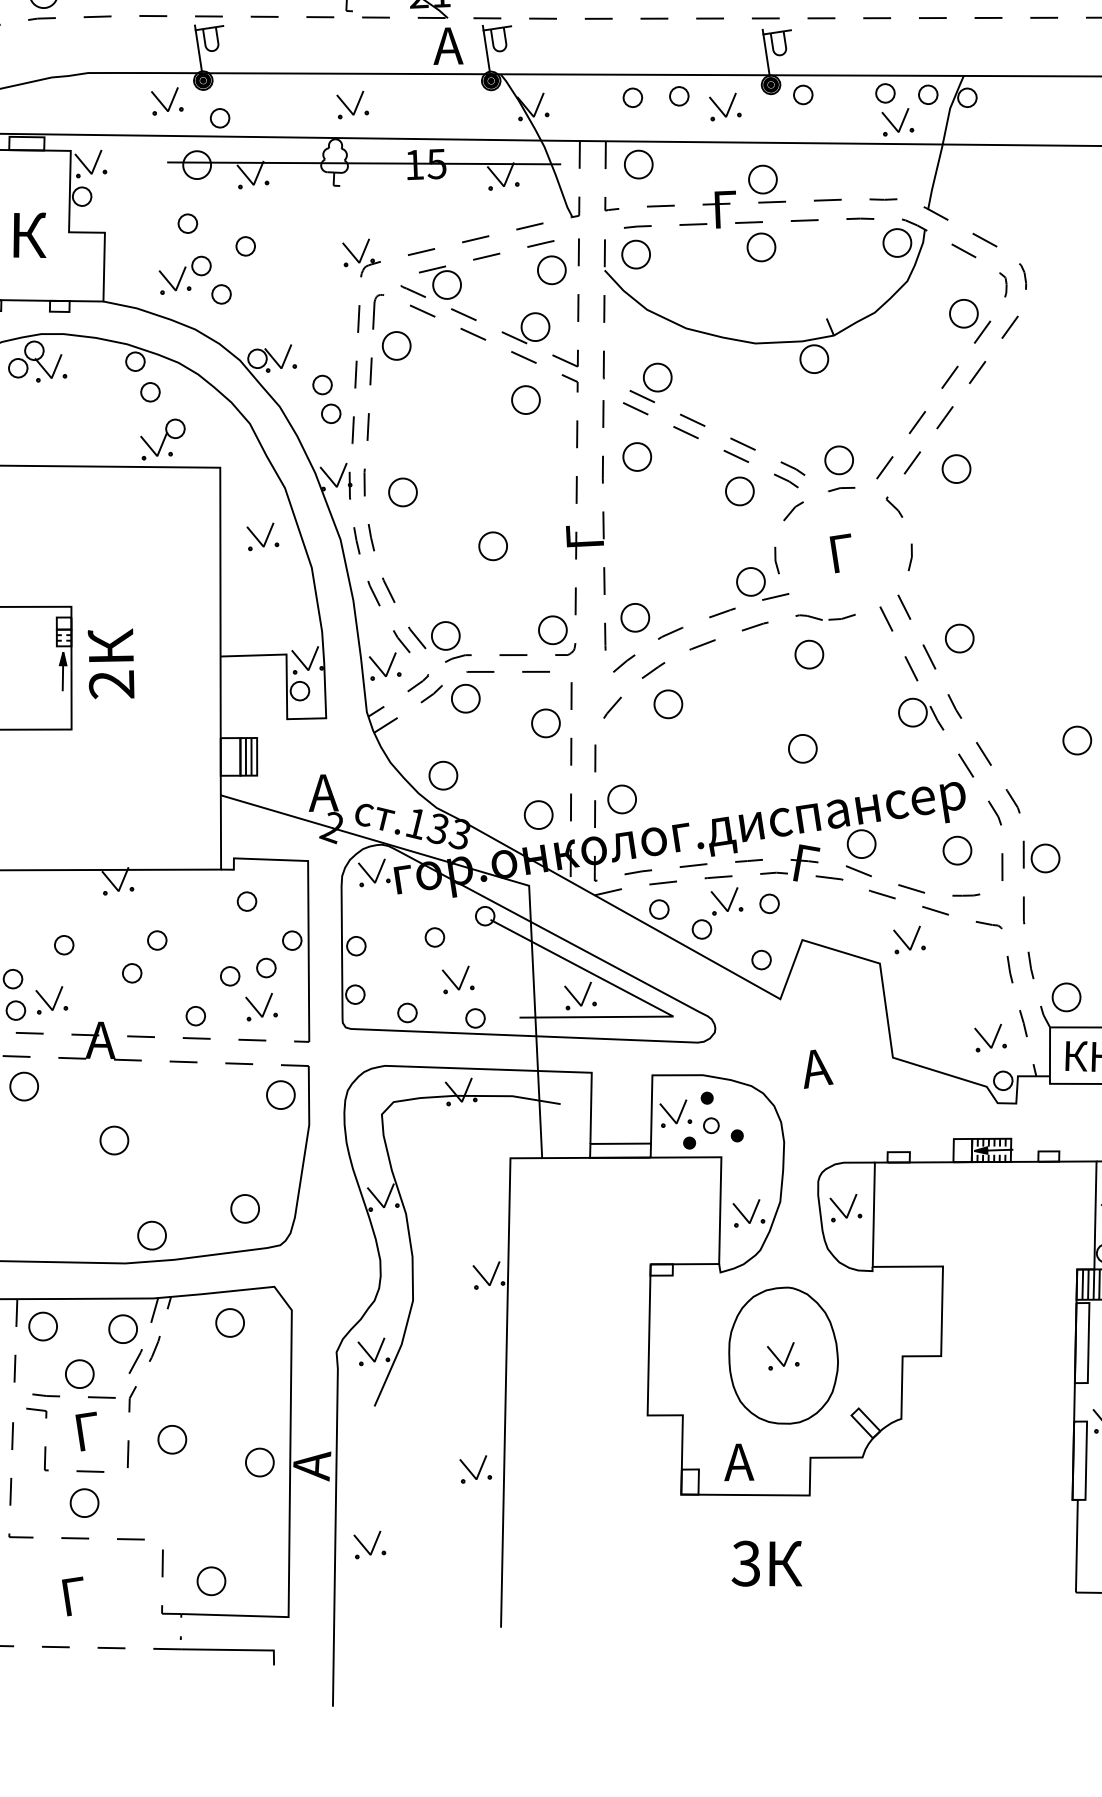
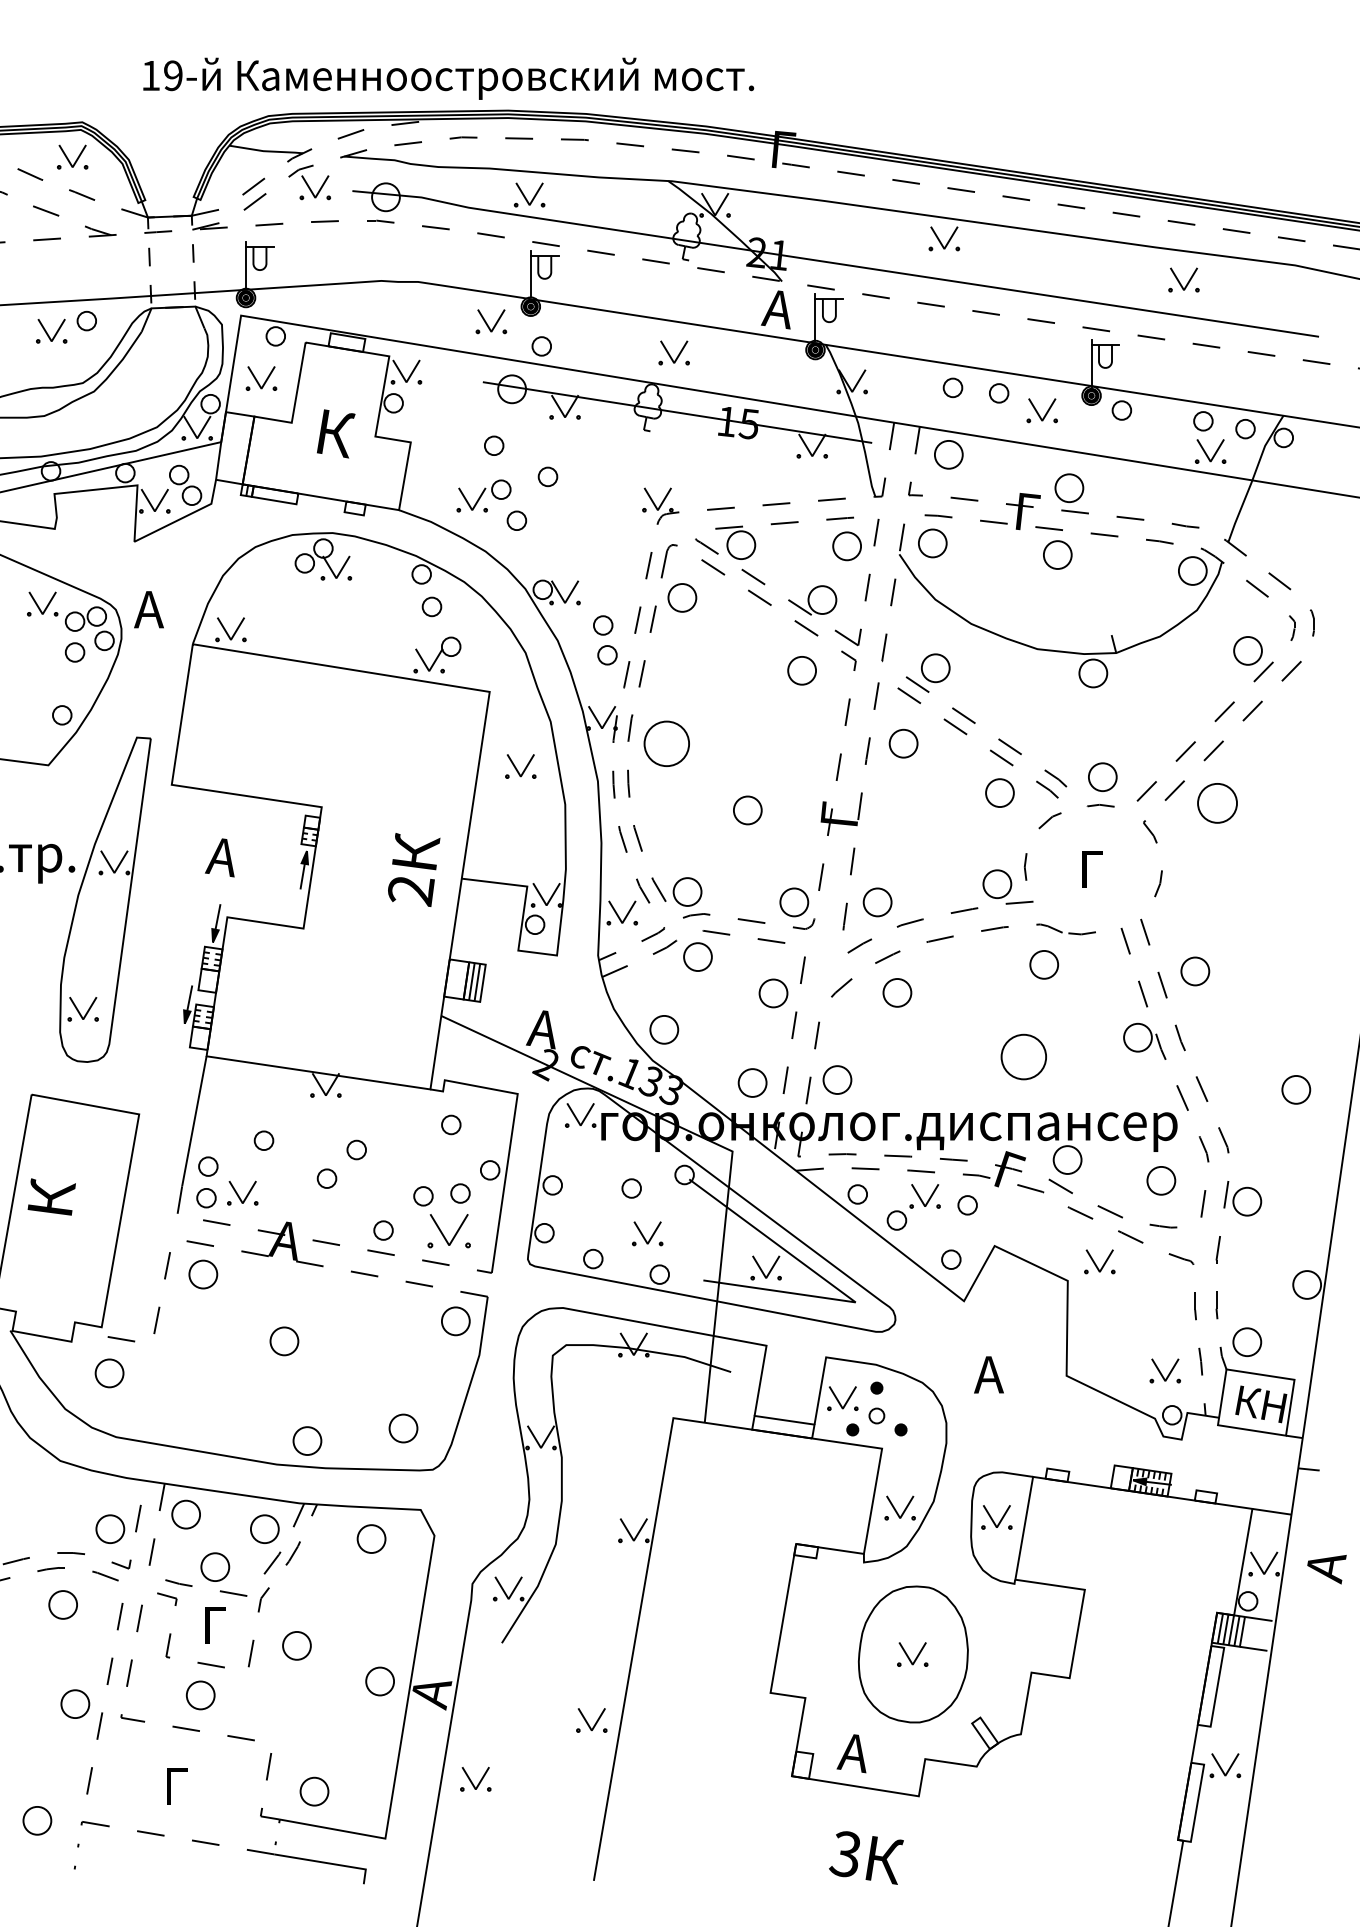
part: (956, 469) -> (1217, 803), size x1.4
part: (402, 492) -> (666, 743), size x1.6
text: (112, 663) -> (414, 869), moved
part: (802, 748) -> (1023, 1056), size x1.6
part: (260, 1007) -> (448, 1231), size x1.4

